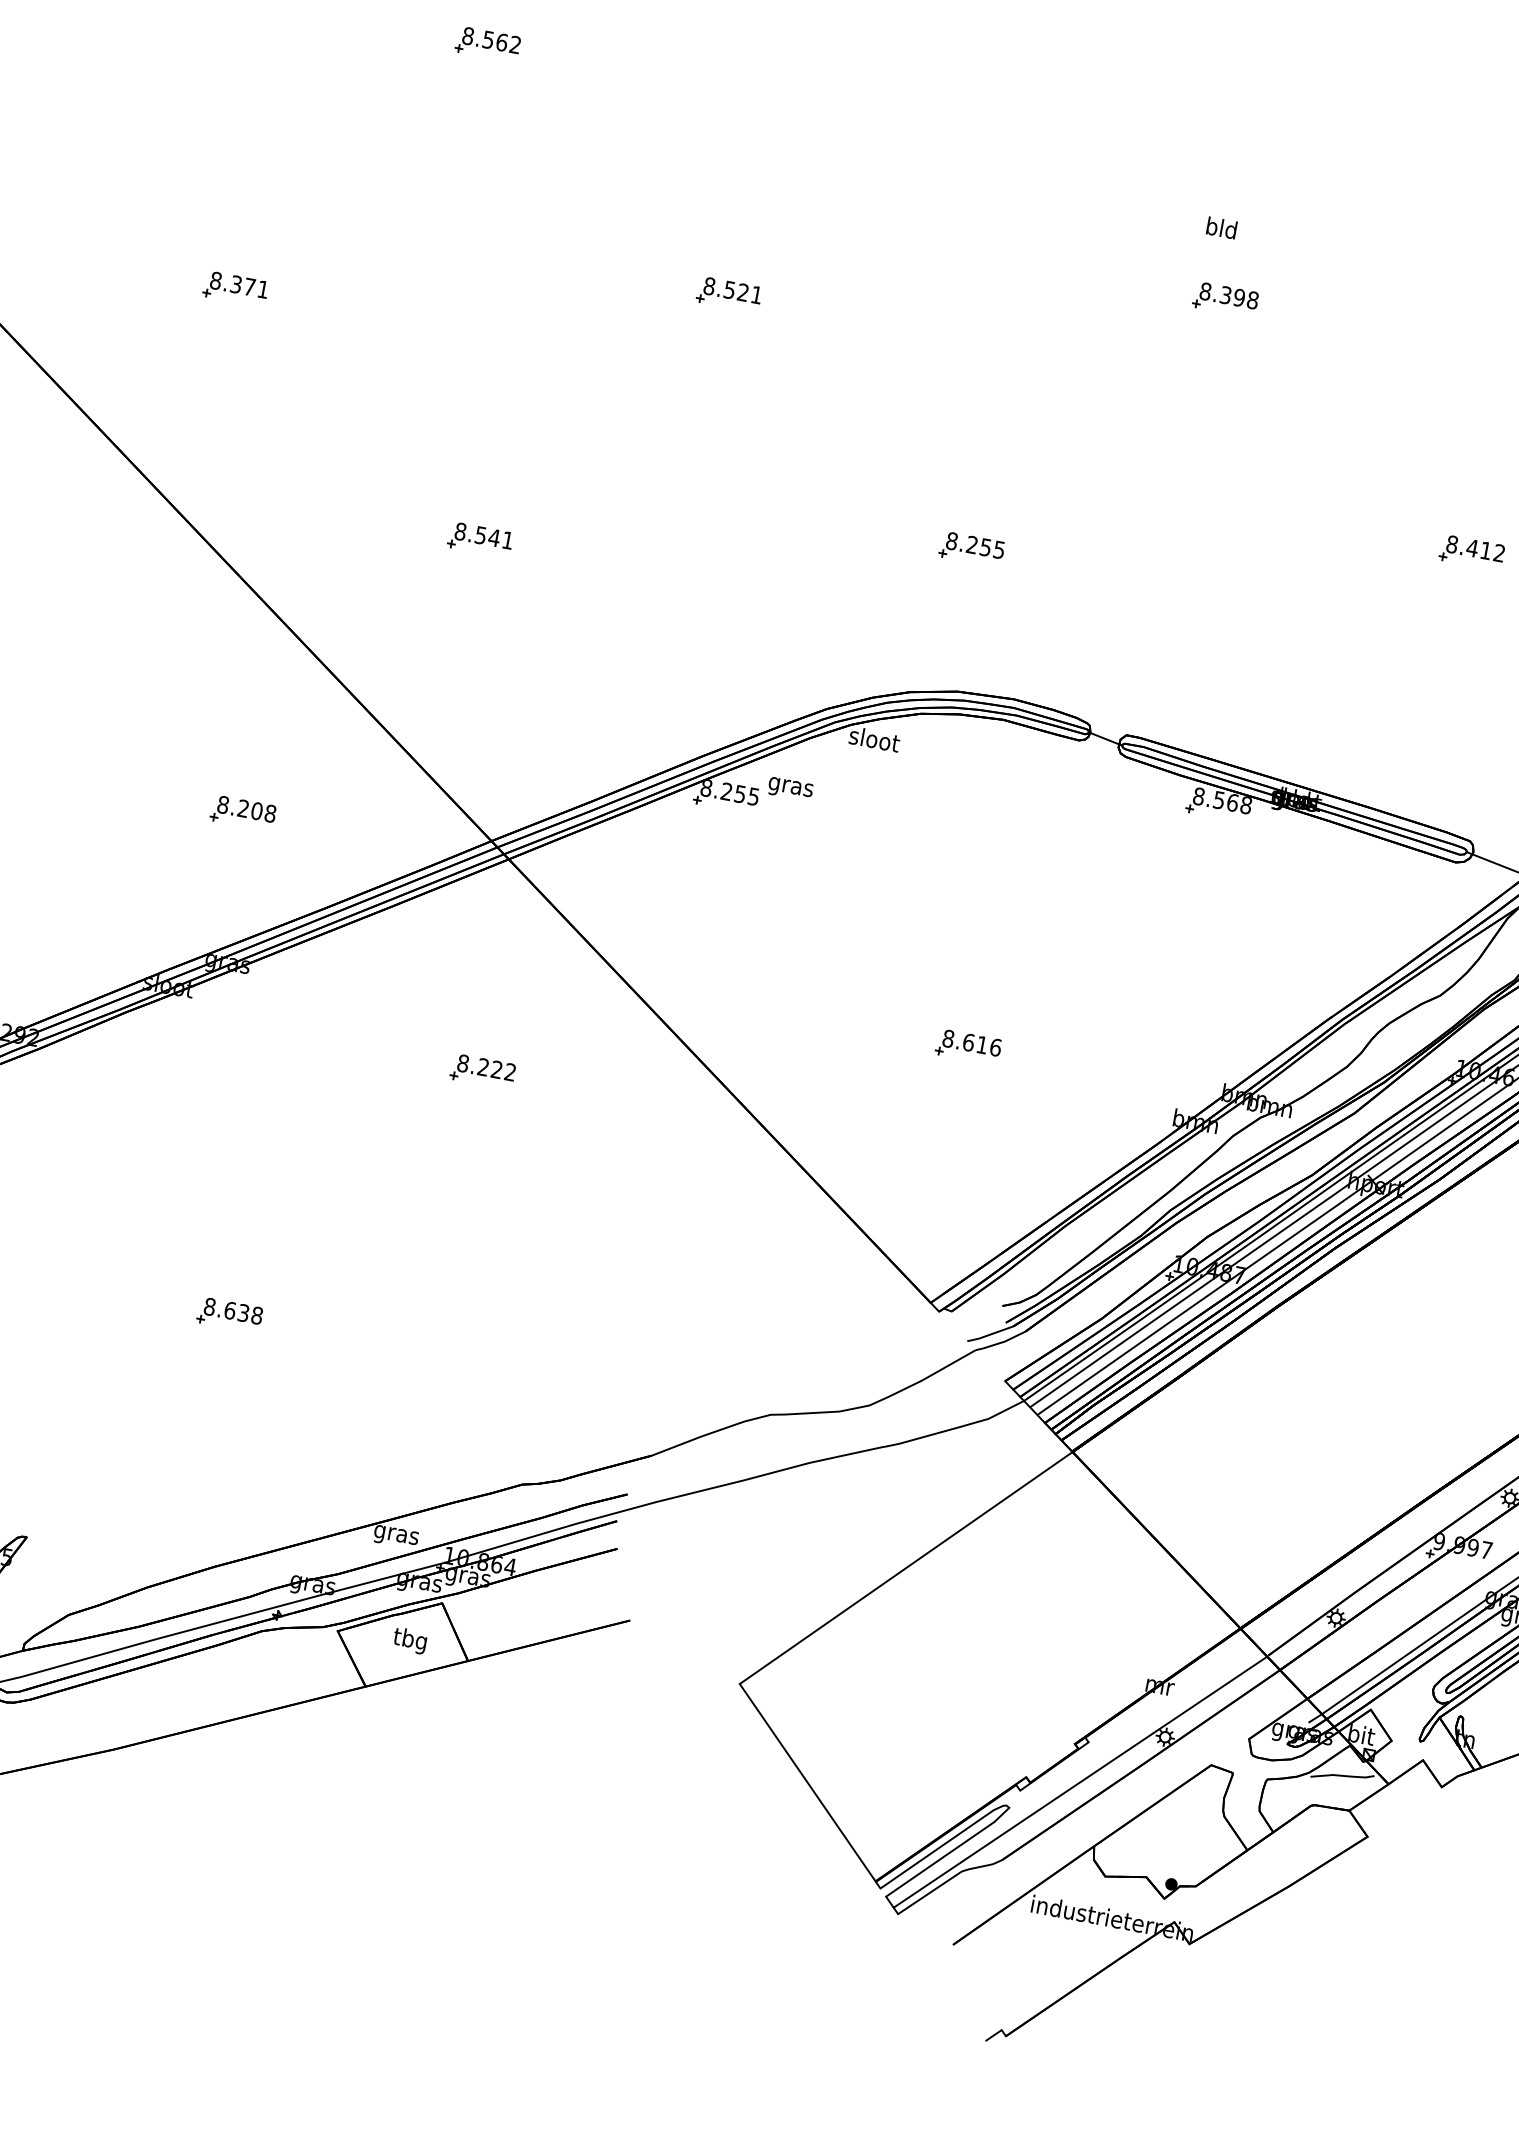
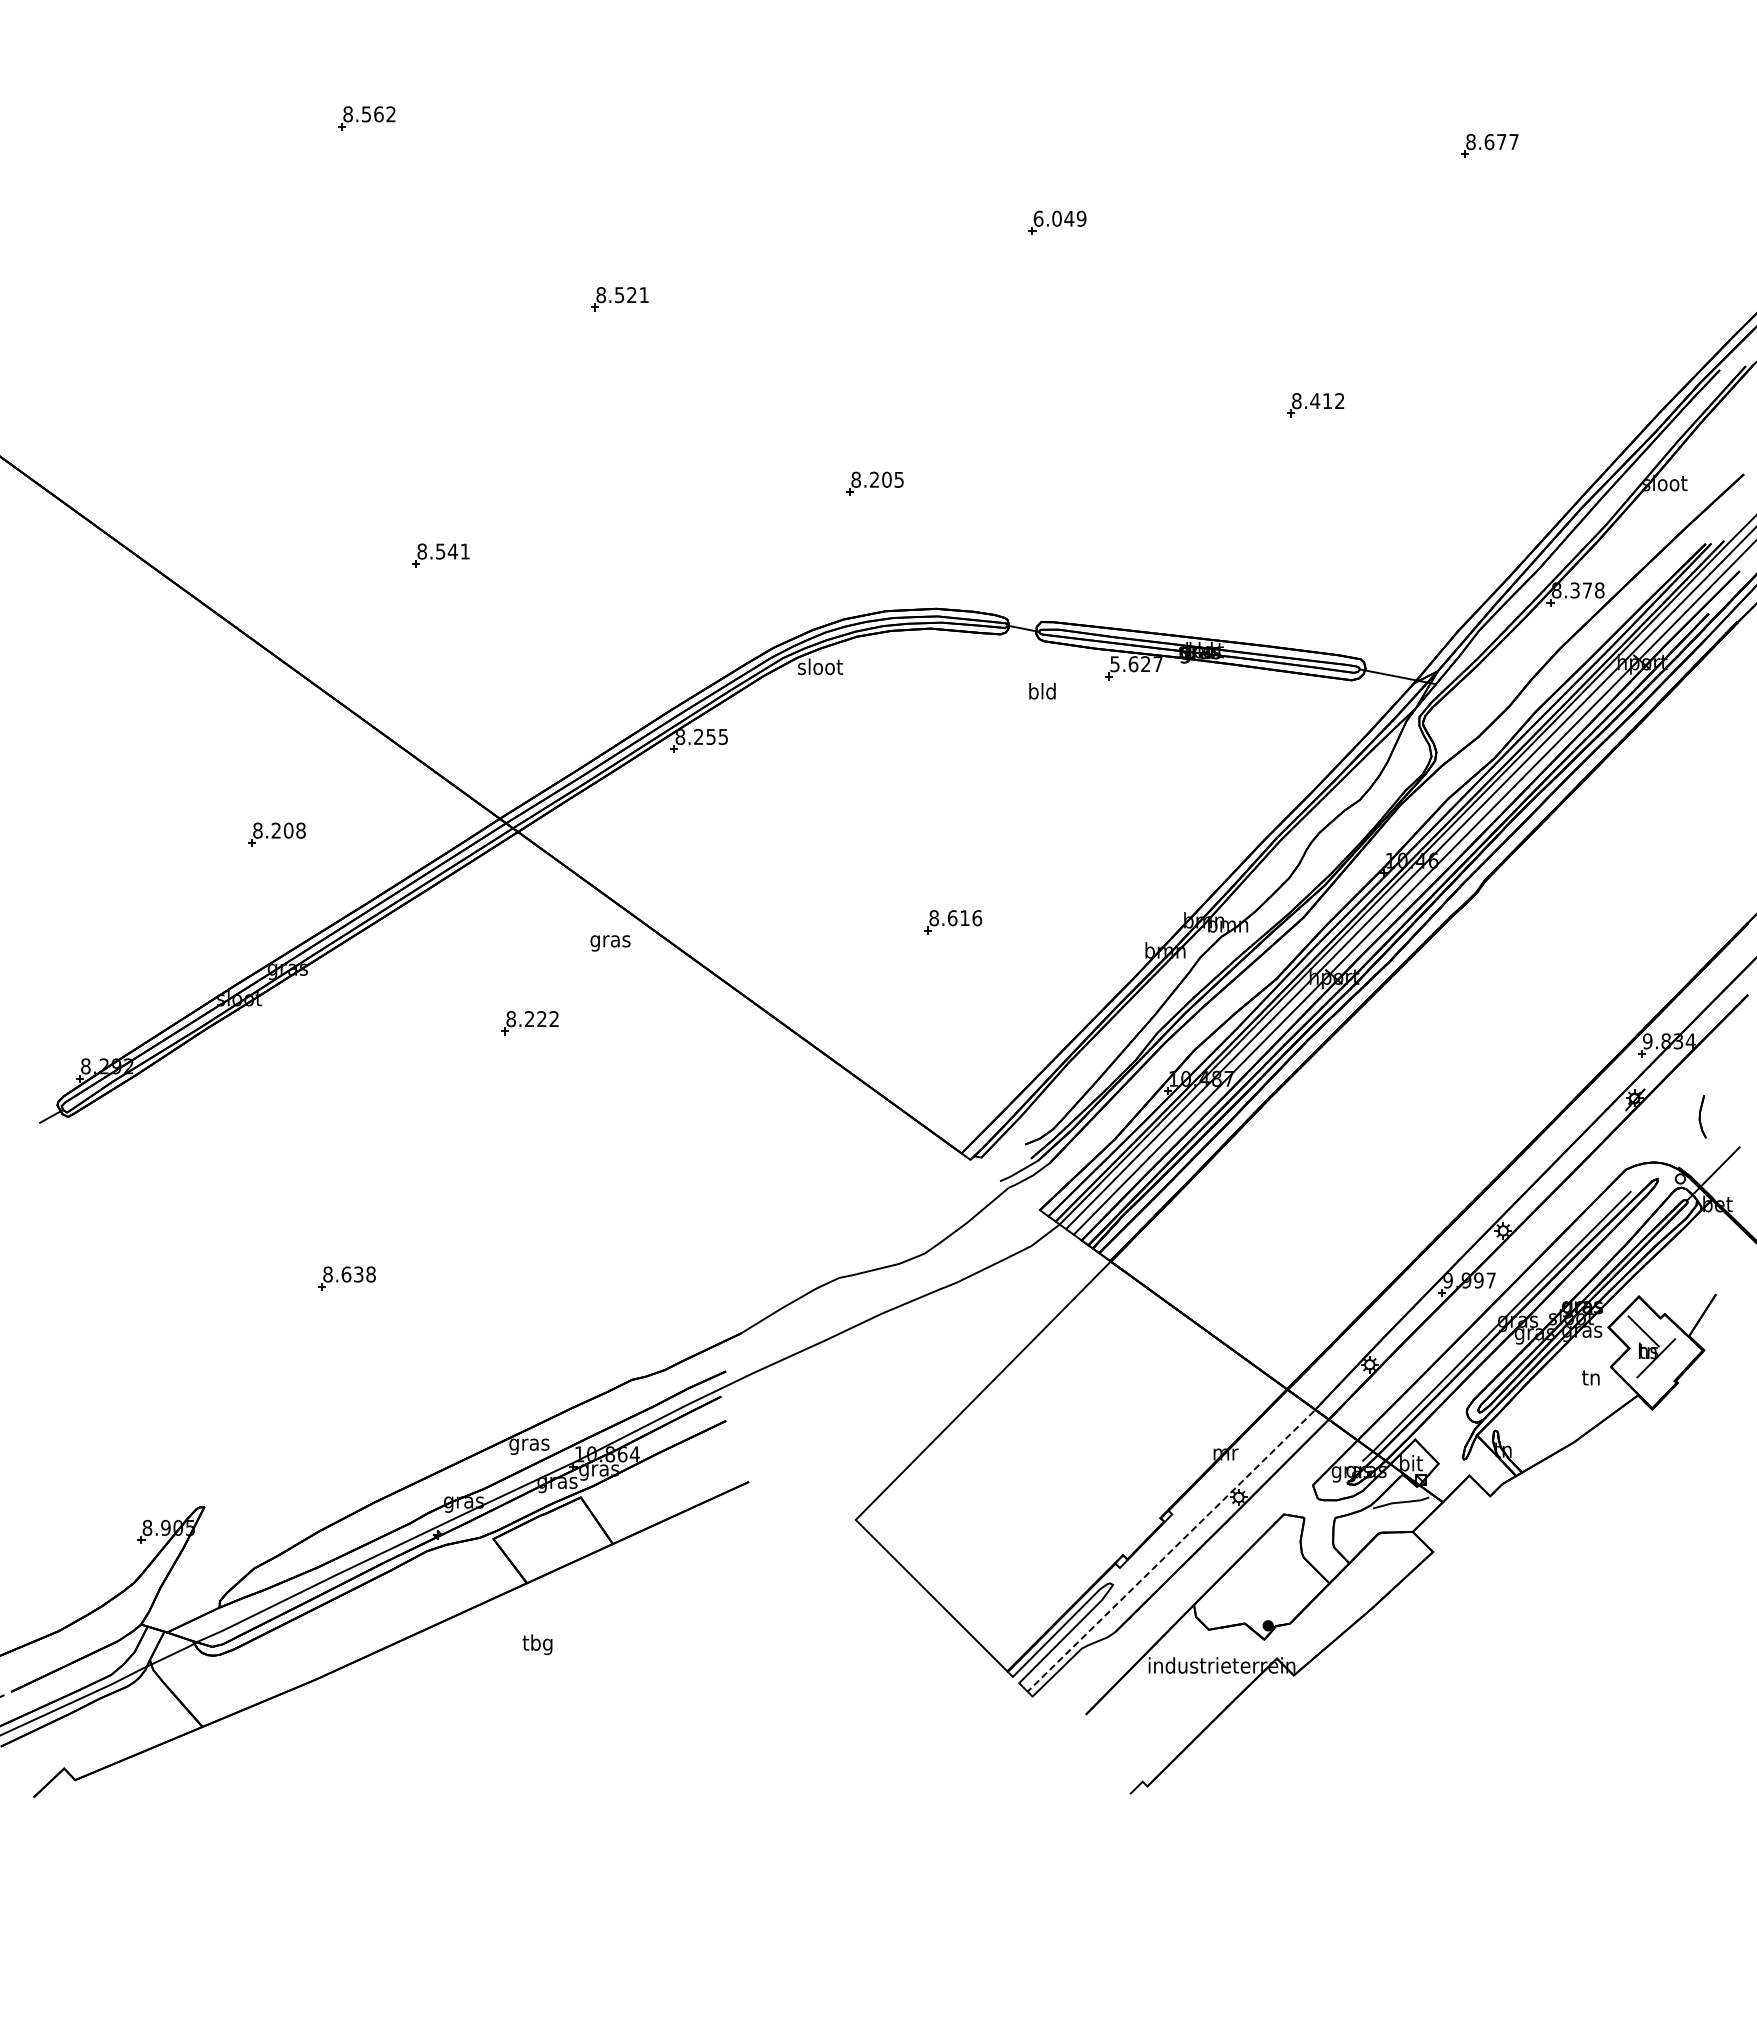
text: (1221, 228) -> (1042, 691), moved
part: (235, 288) -> (184, 374), removed
text: (1228, 295) -> (1059, 218), 8.398 -> 6.049
text: (985, 547) -> (886, 479), 8.255 -> 8.205
text: (790, 789) -> (610, 943), moved
text: (1222, 801) -> (1136, 664), 8.568 -> 5.627
text: (409, 1640) -> (537, 1644), moved
line: (1079, 1782) -> (1170, 1551), solid -> dashed

